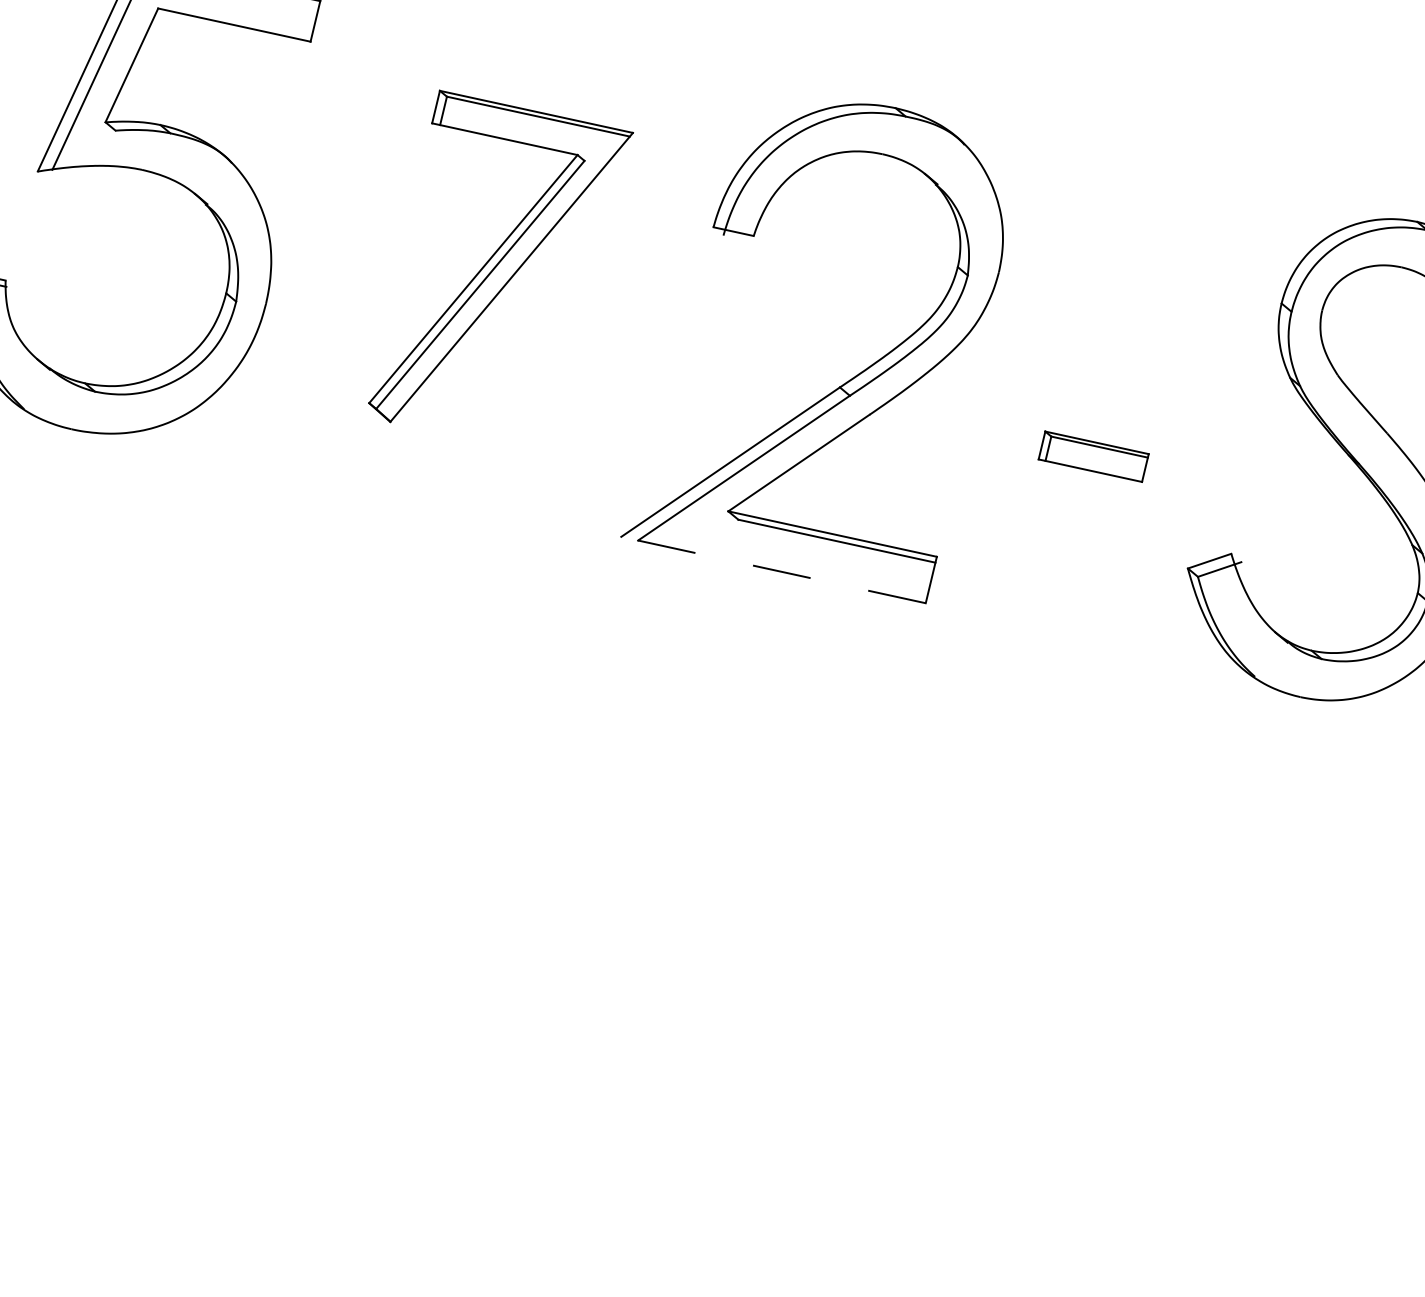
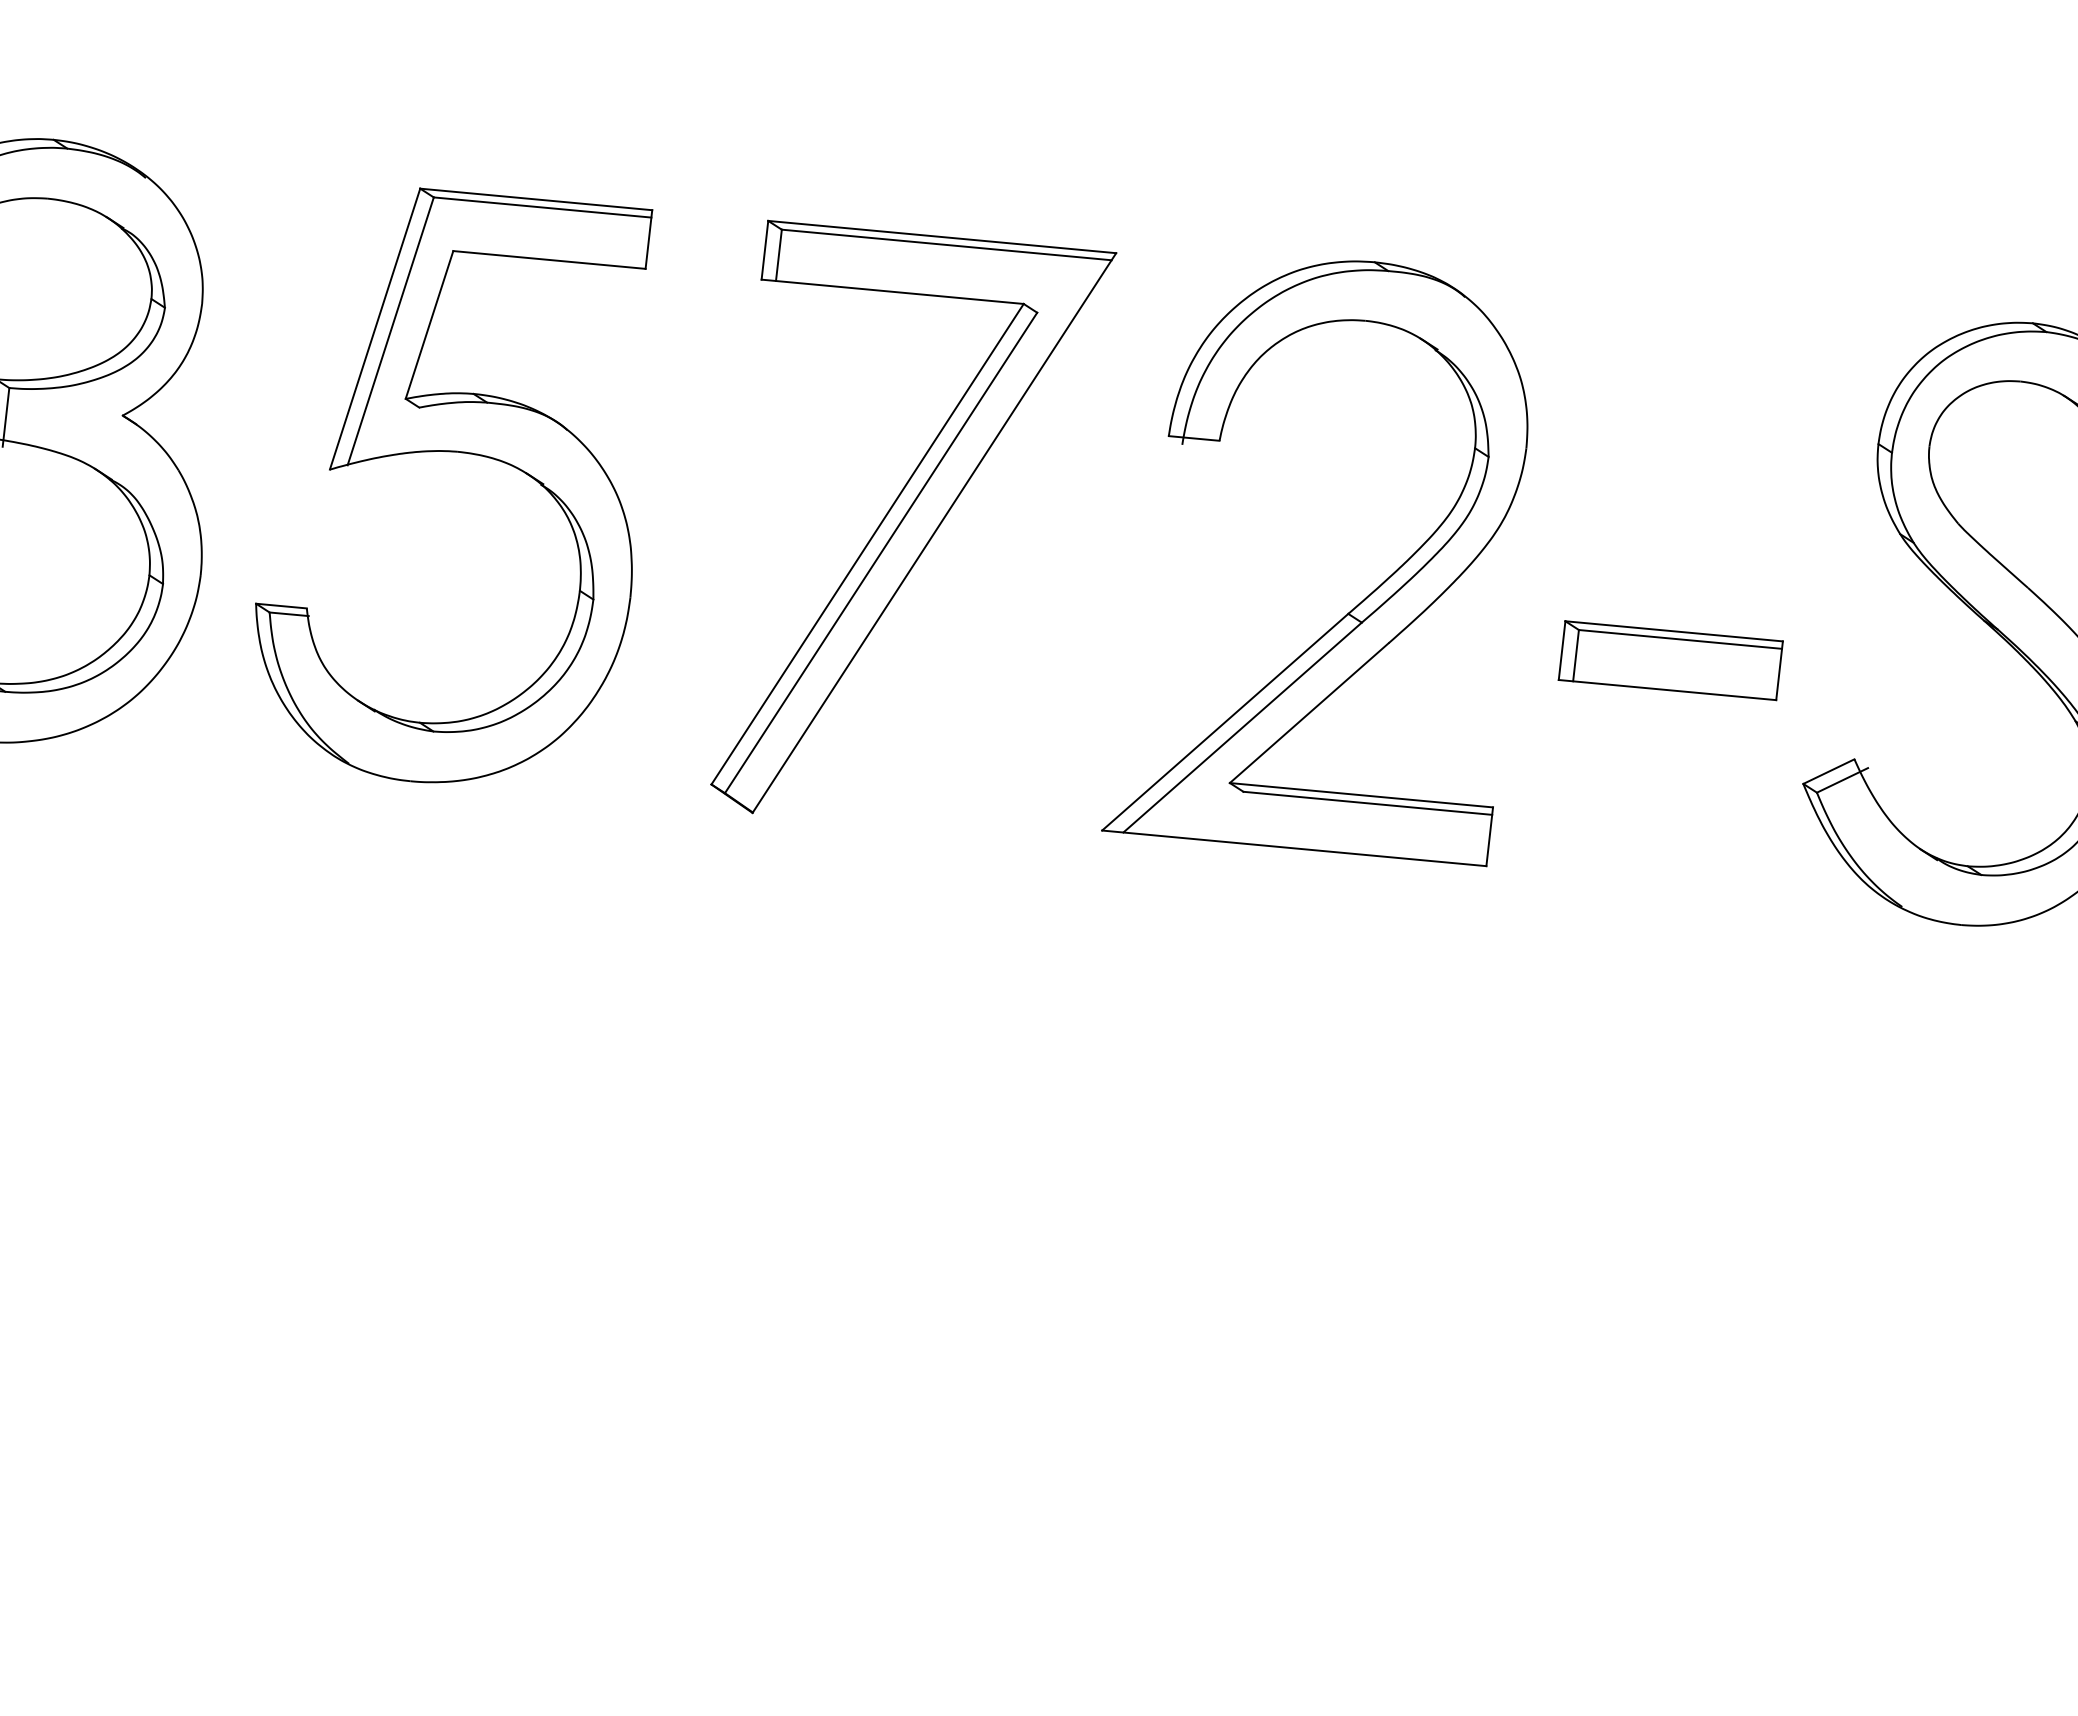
part: (500, 266) -> (913, 516), size x1.43
part: (1093, 456) -> (1670, 660), size x1.67
line: (773, 570) -> (1294, 848), dashed -> solid

